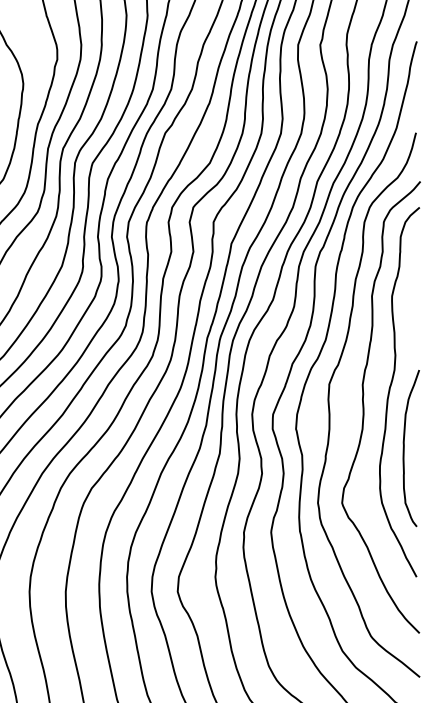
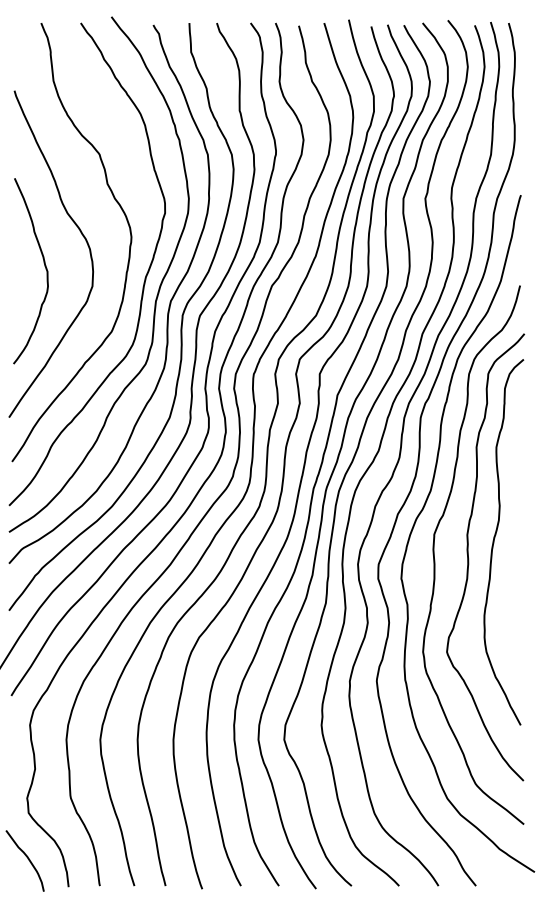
curve: (404, 447) -> (508, 597), removed

